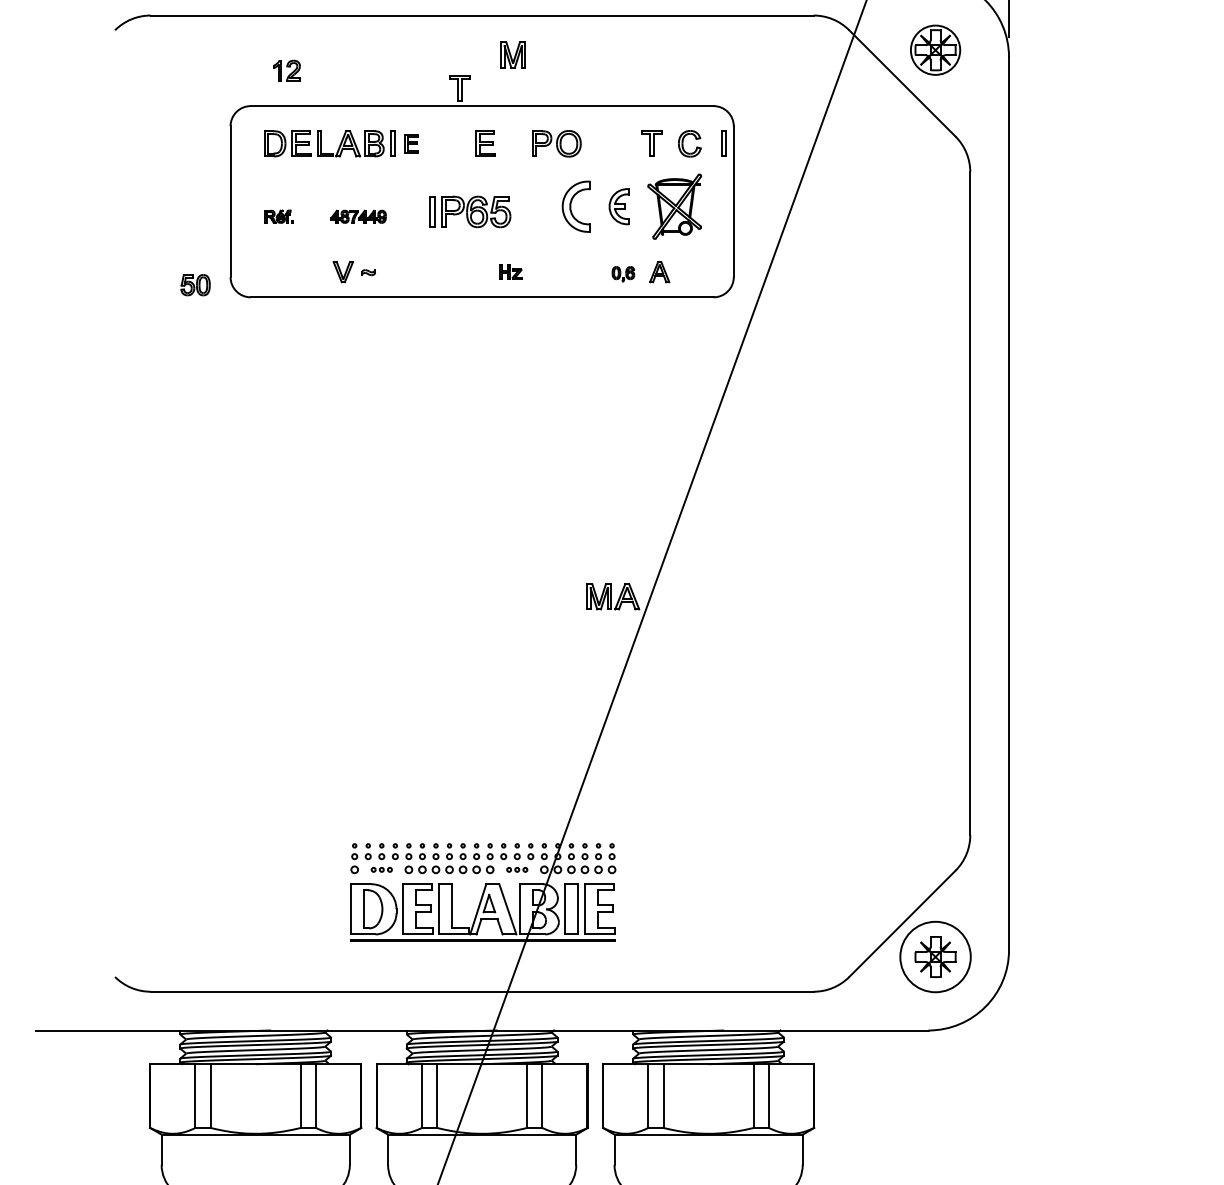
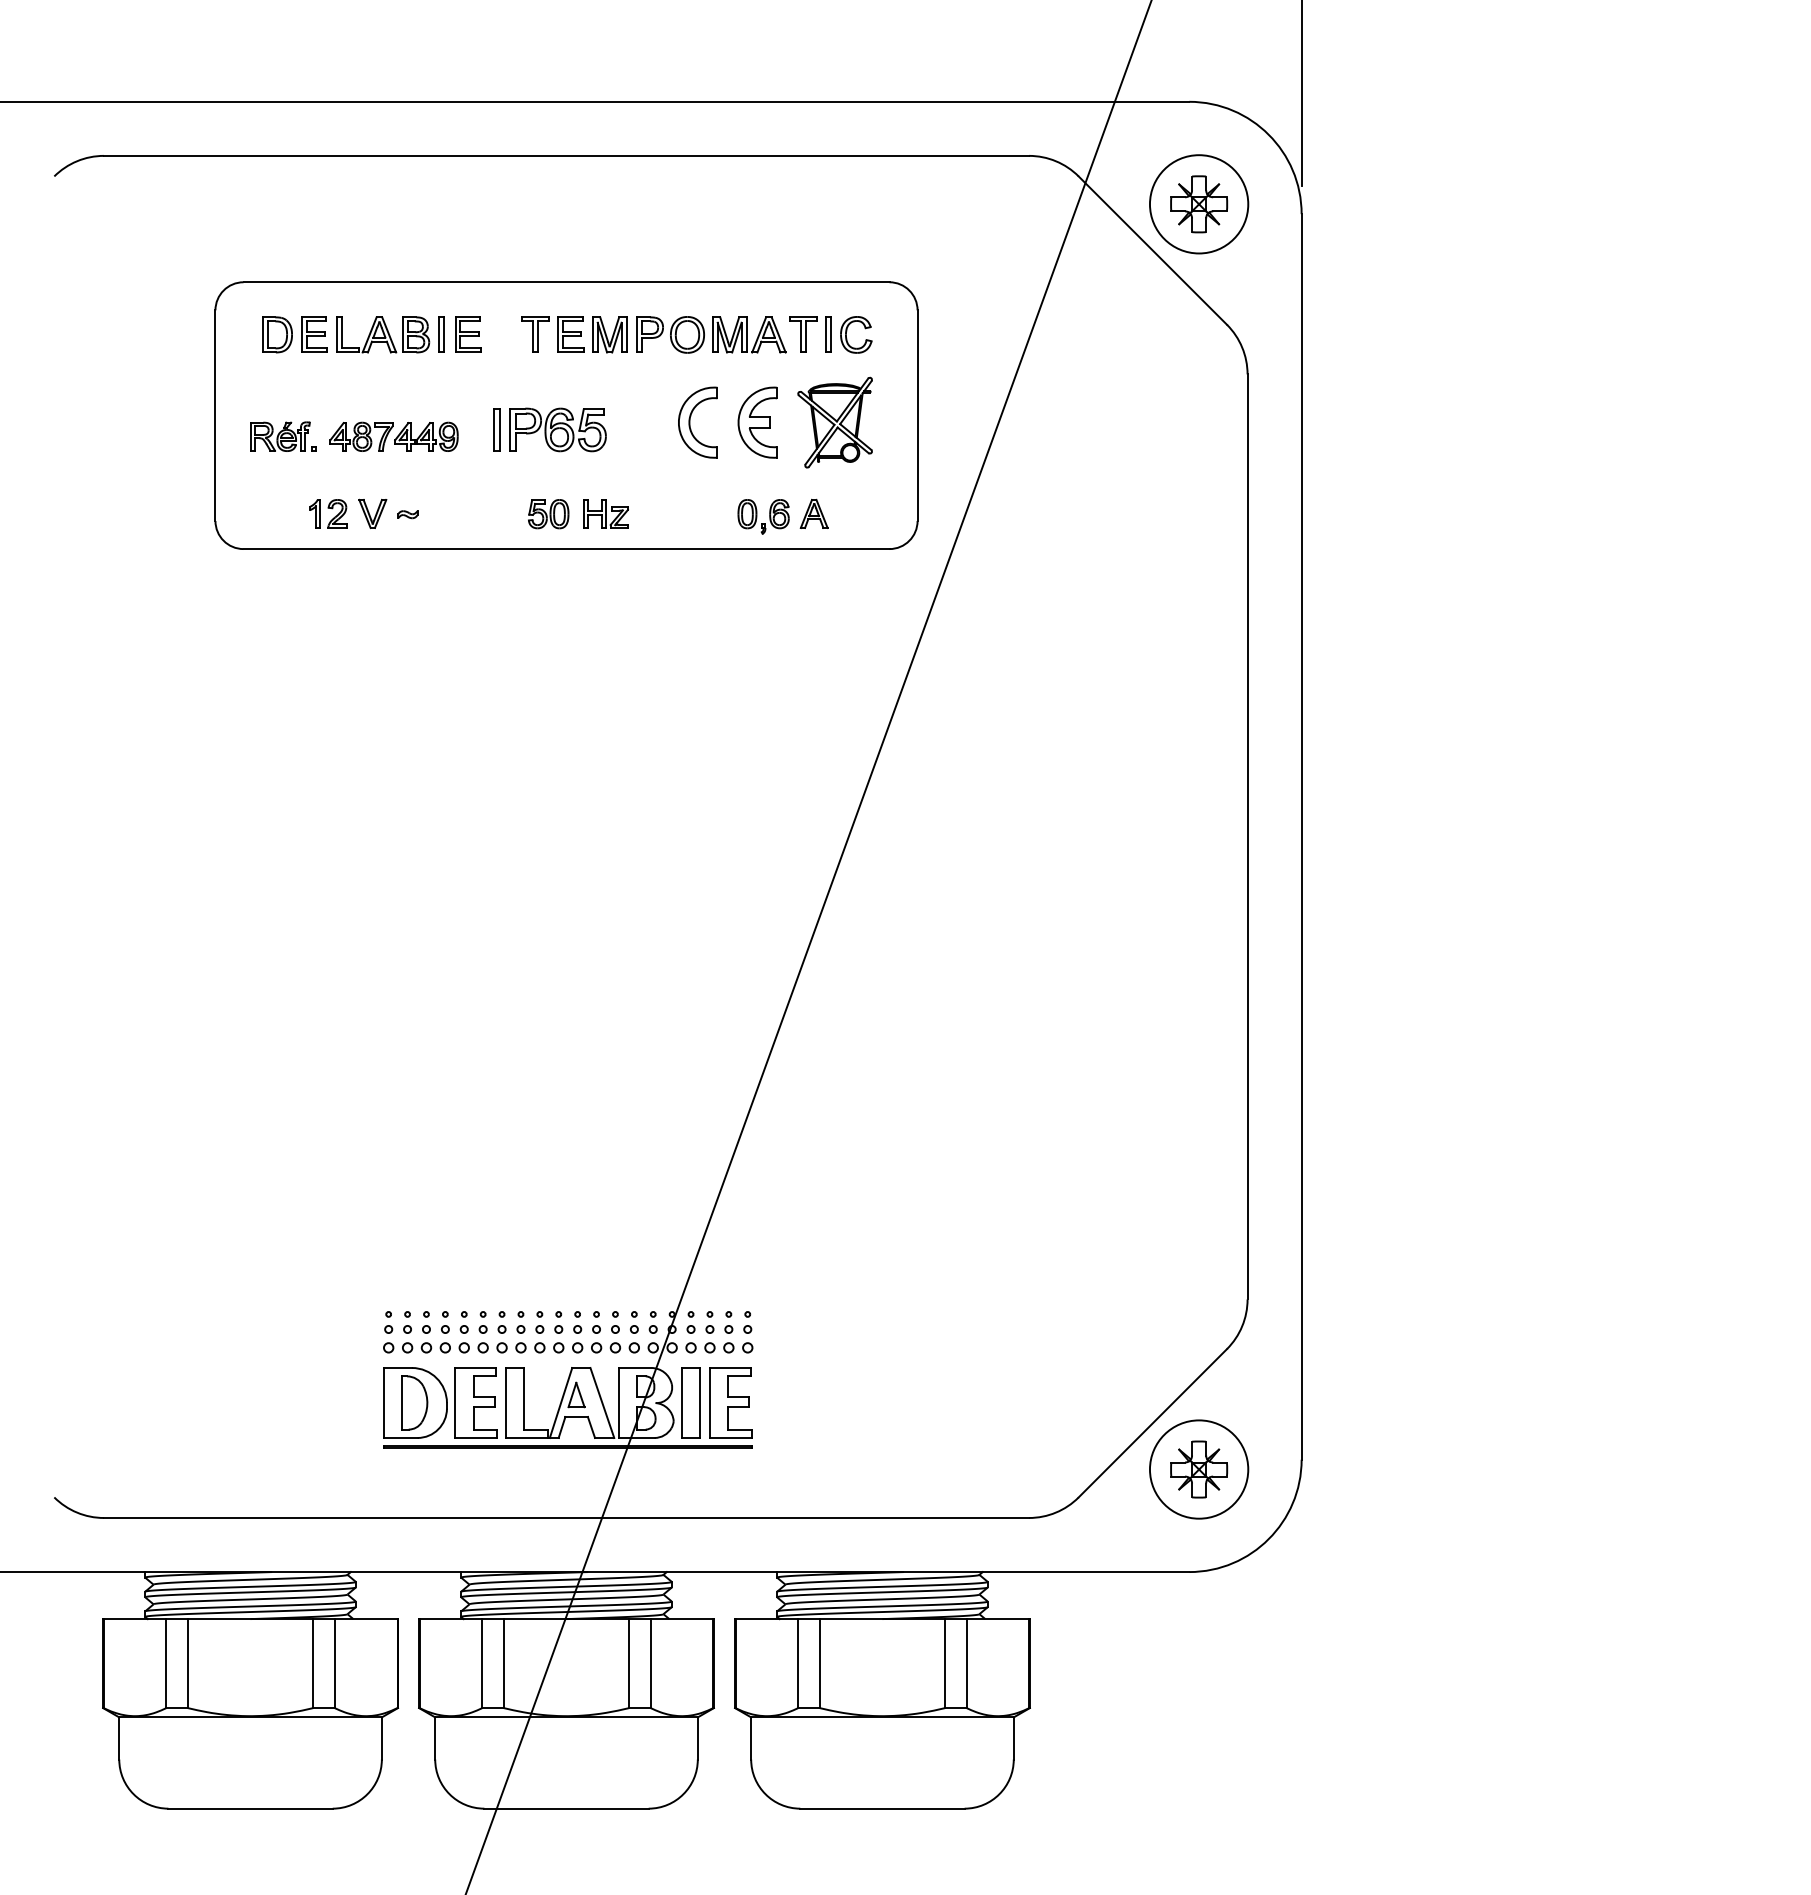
circle: (935, 50) -> (1198, 204), size x1.43
part: (512, 54) -> (609, 334), moved
part: (287, 70) -> (328, 513), moved
part: (459, 88) -> (535, 334), moved
part: (411, 143) -> (468, 334), size x1.43
part: (723, 143) -> (828, 334), moved
part: (619, 206) -> (757, 422), size x1.43
part: (279, 216) -> (283, 436), size x1.67
part: (358, 216) -> (393, 436), size x1.67
part: (510, 271) -> (605, 513), size x1.43
part: (623, 273) -> (763, 516), size x1.67
part: (195, 285) -> (548, 514), moved
part: (613, 596) -> (749, 334), moved
part: (381, 869) -> (426, 1347), size x1.67
part: (517, 869) -> (615, 1347), size x1.67

